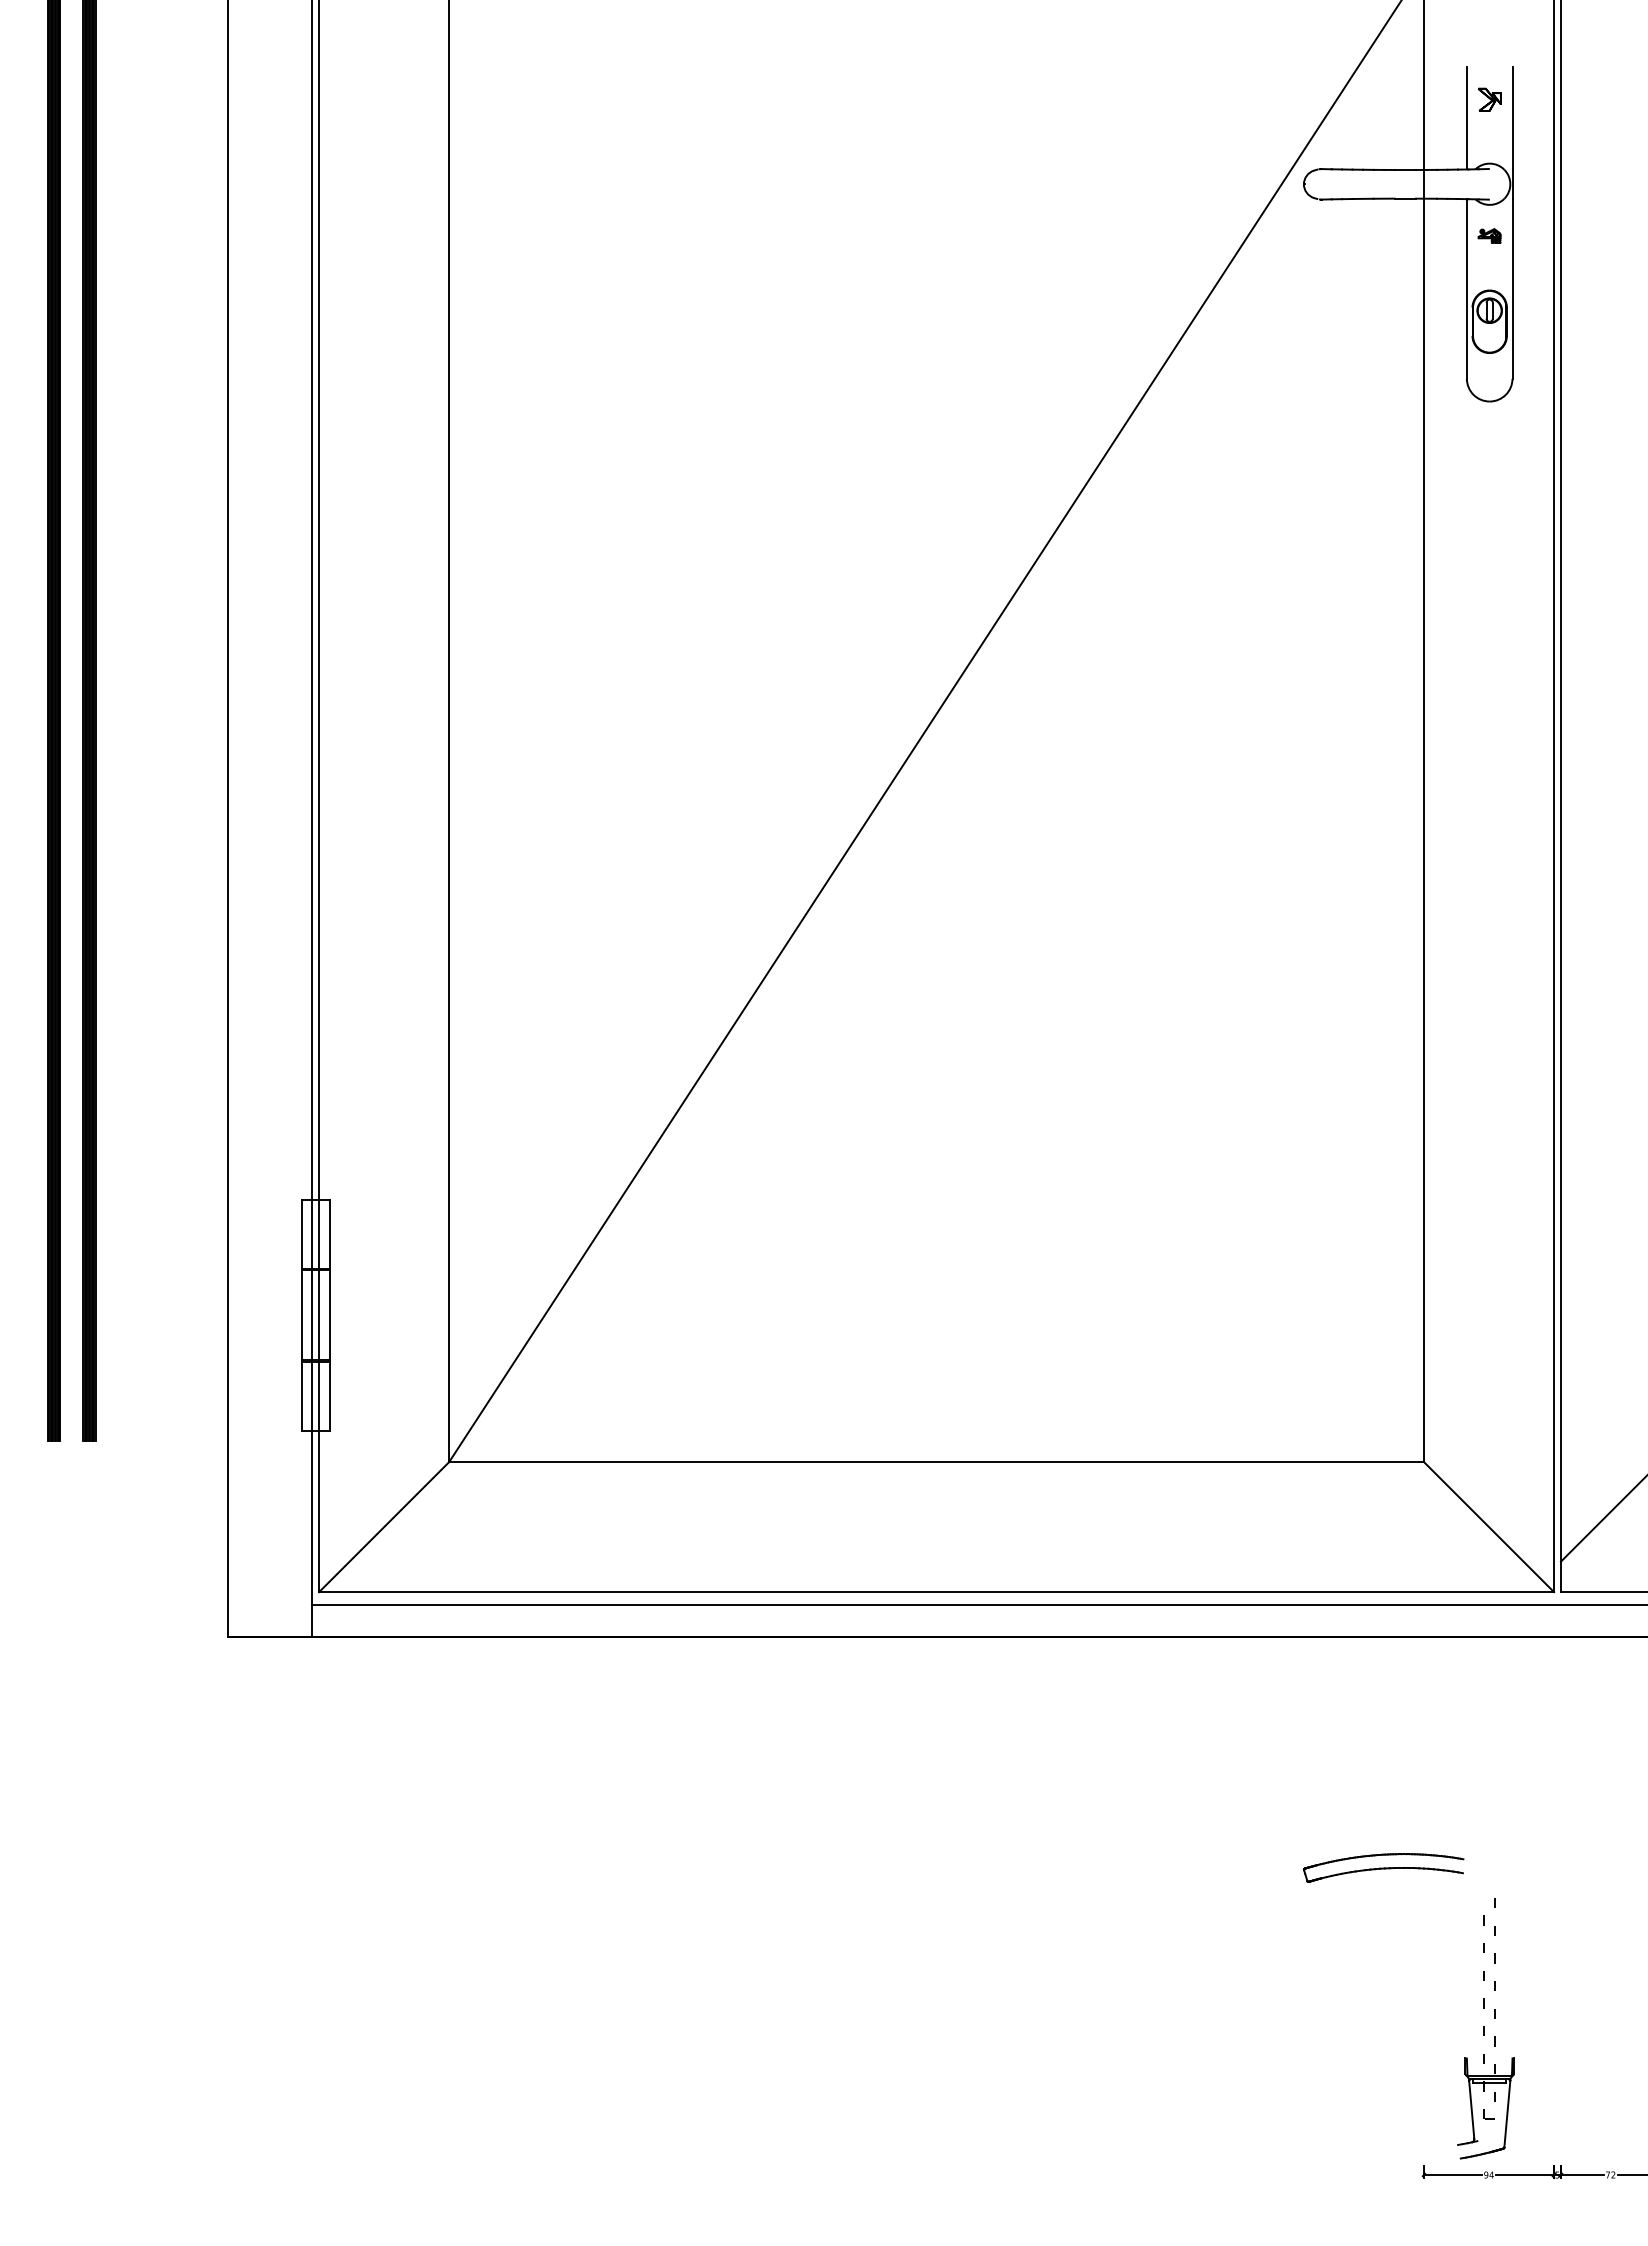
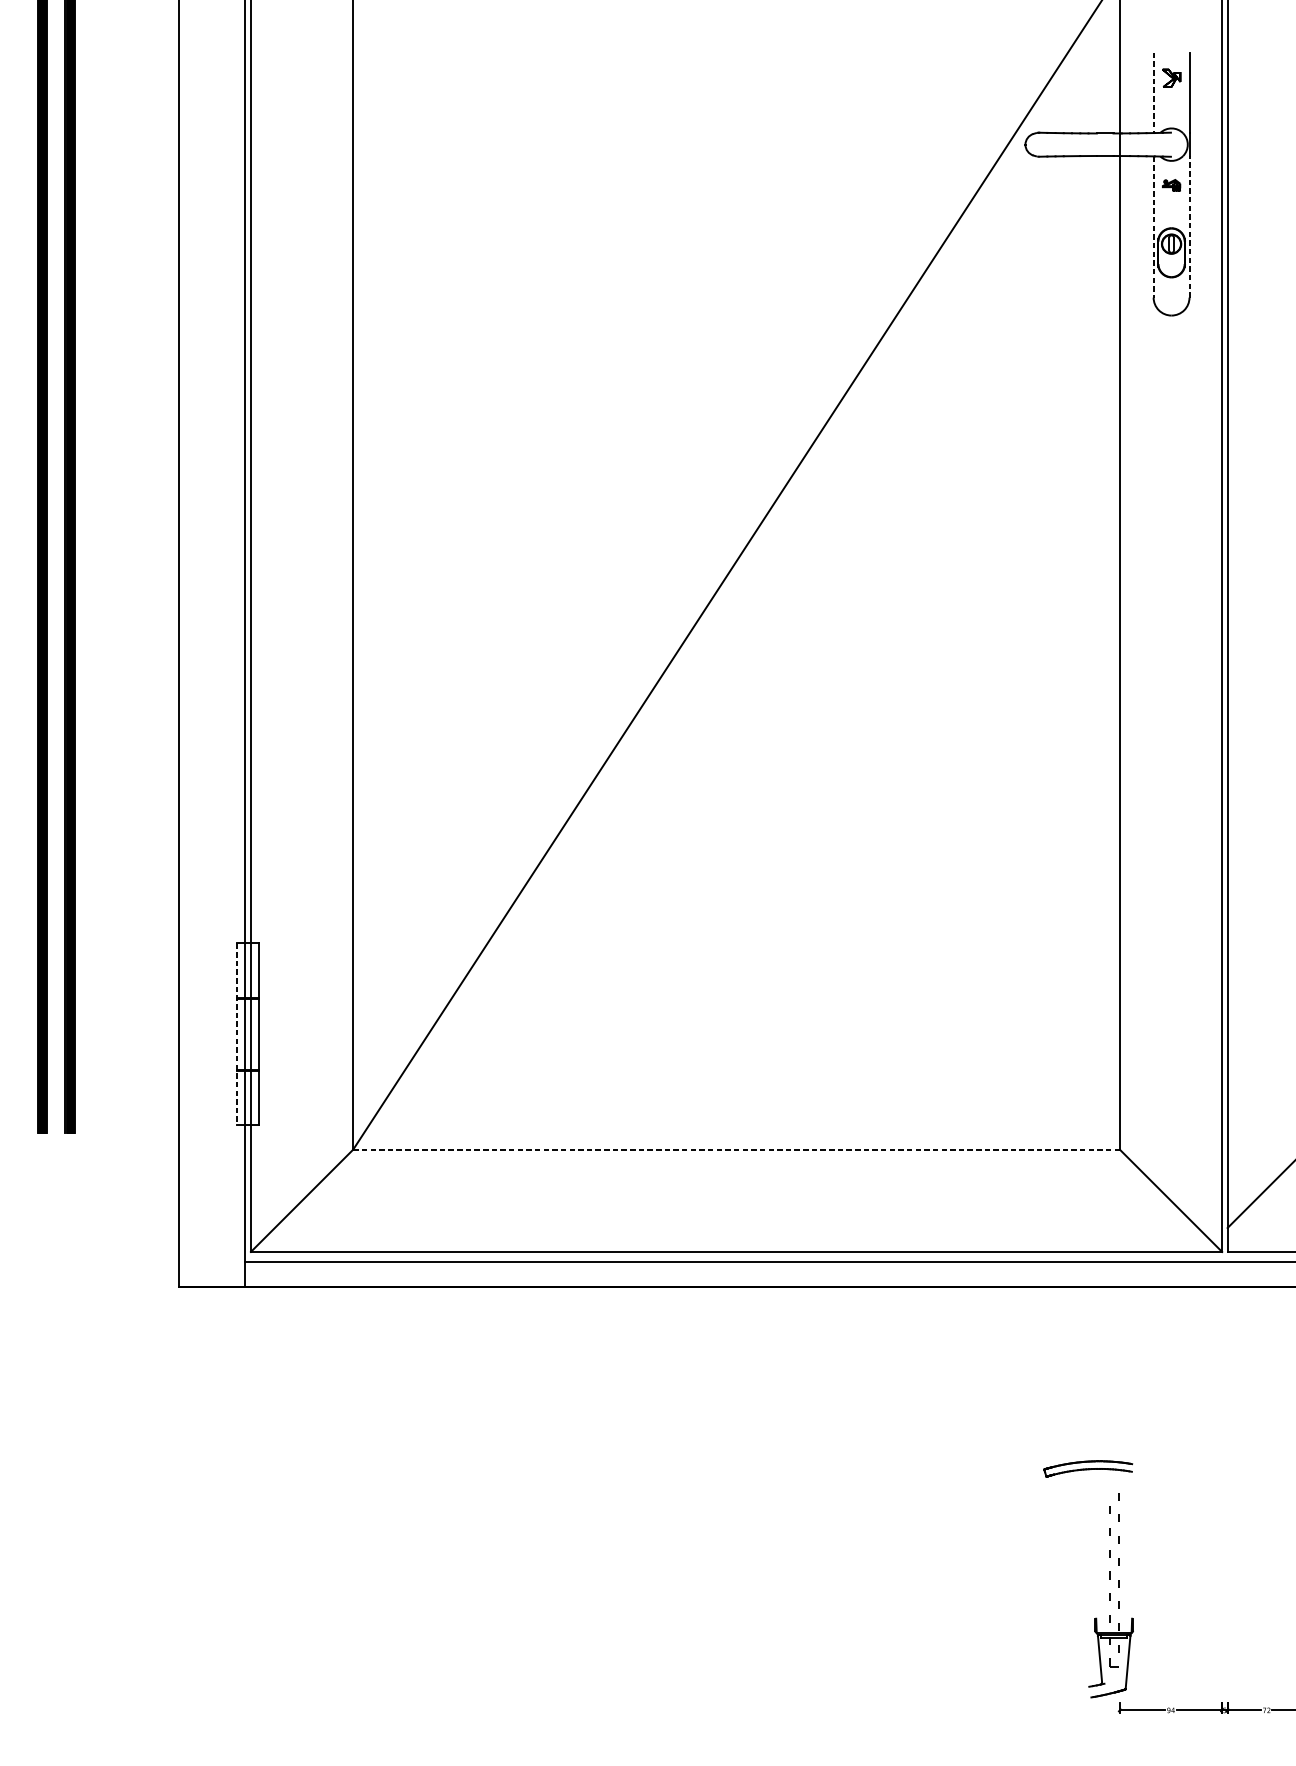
line: (1466, 118) -> (1153, 92), solid -> dashed
line: (1466, 288) -> (1153, 226), solid -> dashed
line: (1512, 288) -> (1189, 226), solid -> dashed
line: (301, 1315) -> (237, 1034), solid -> dashed
line: (937, 1462) -> (737, 1150), solid -> dashed
part: (1383, 1867) -> (1088, 1468), size x0.7
part: (1485, 2028) -> (1110, 1595), moved

